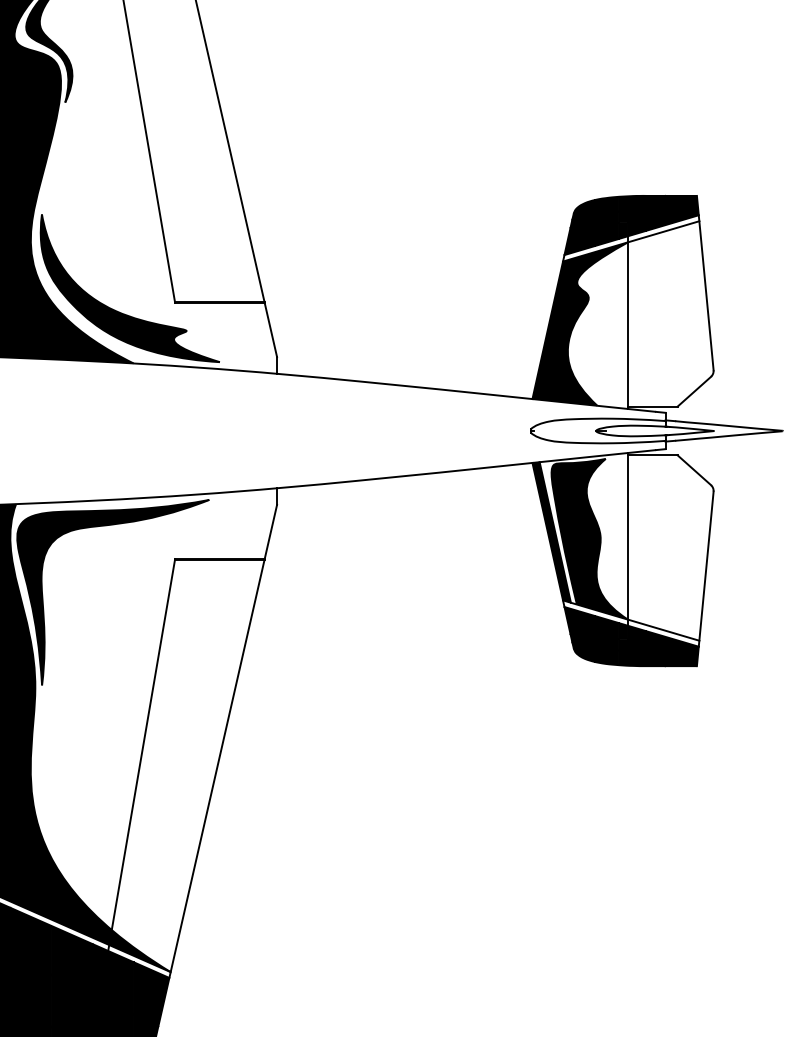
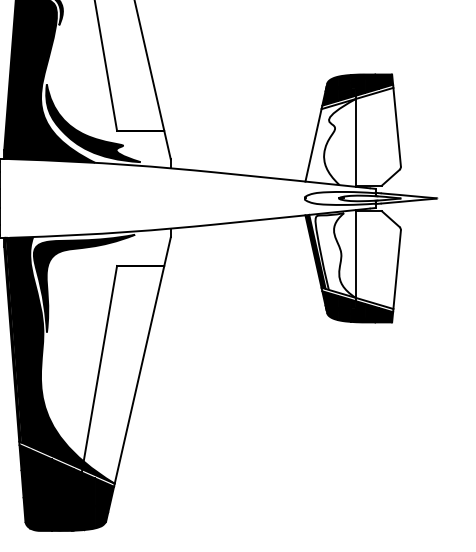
fill: (580, 324) -> (330, 142), removed
fill: (589, 539) -> (335, 255), removed

